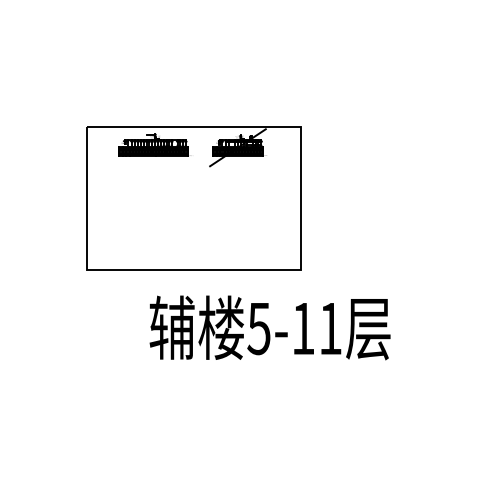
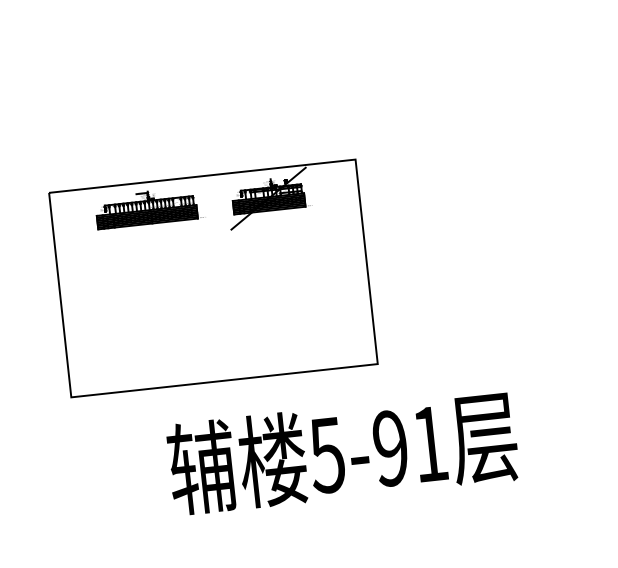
text: (303, 328) -> (390, 448), 5-11 -> 5-91

